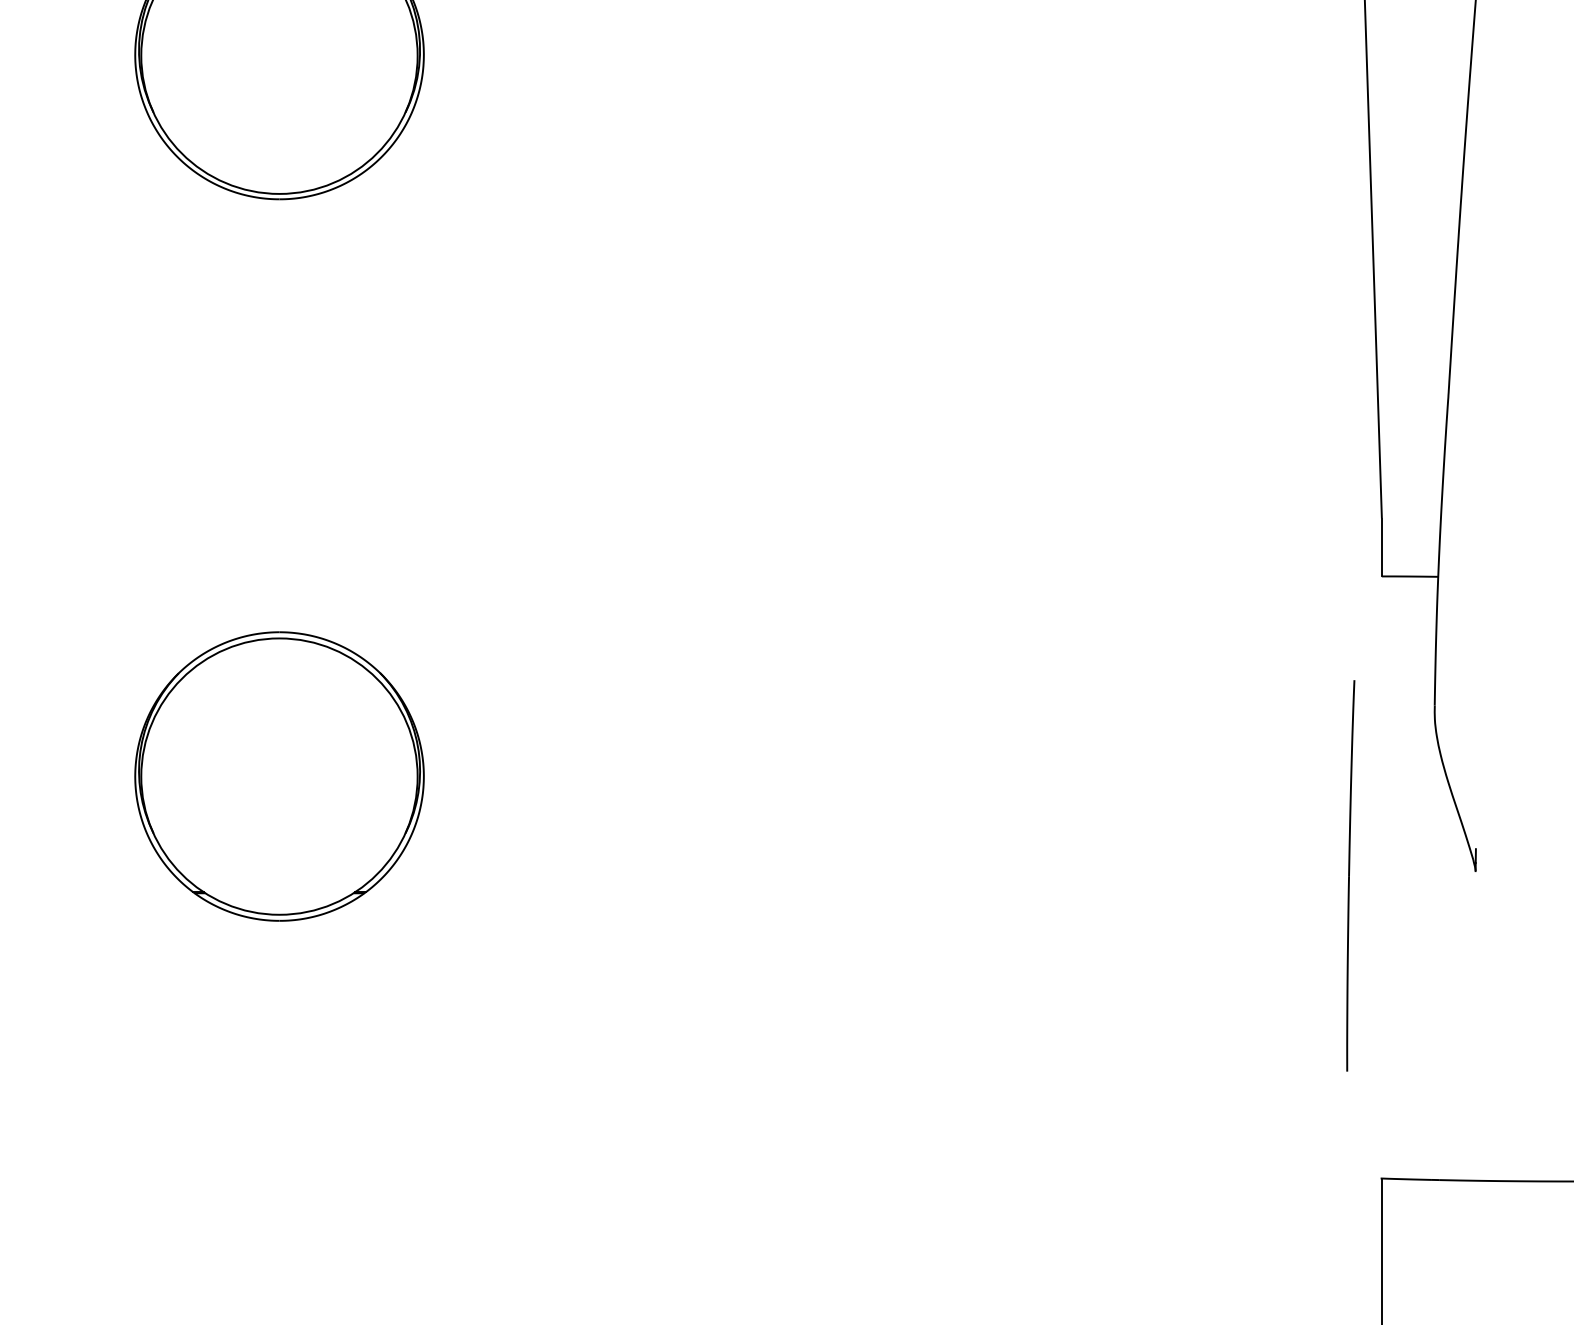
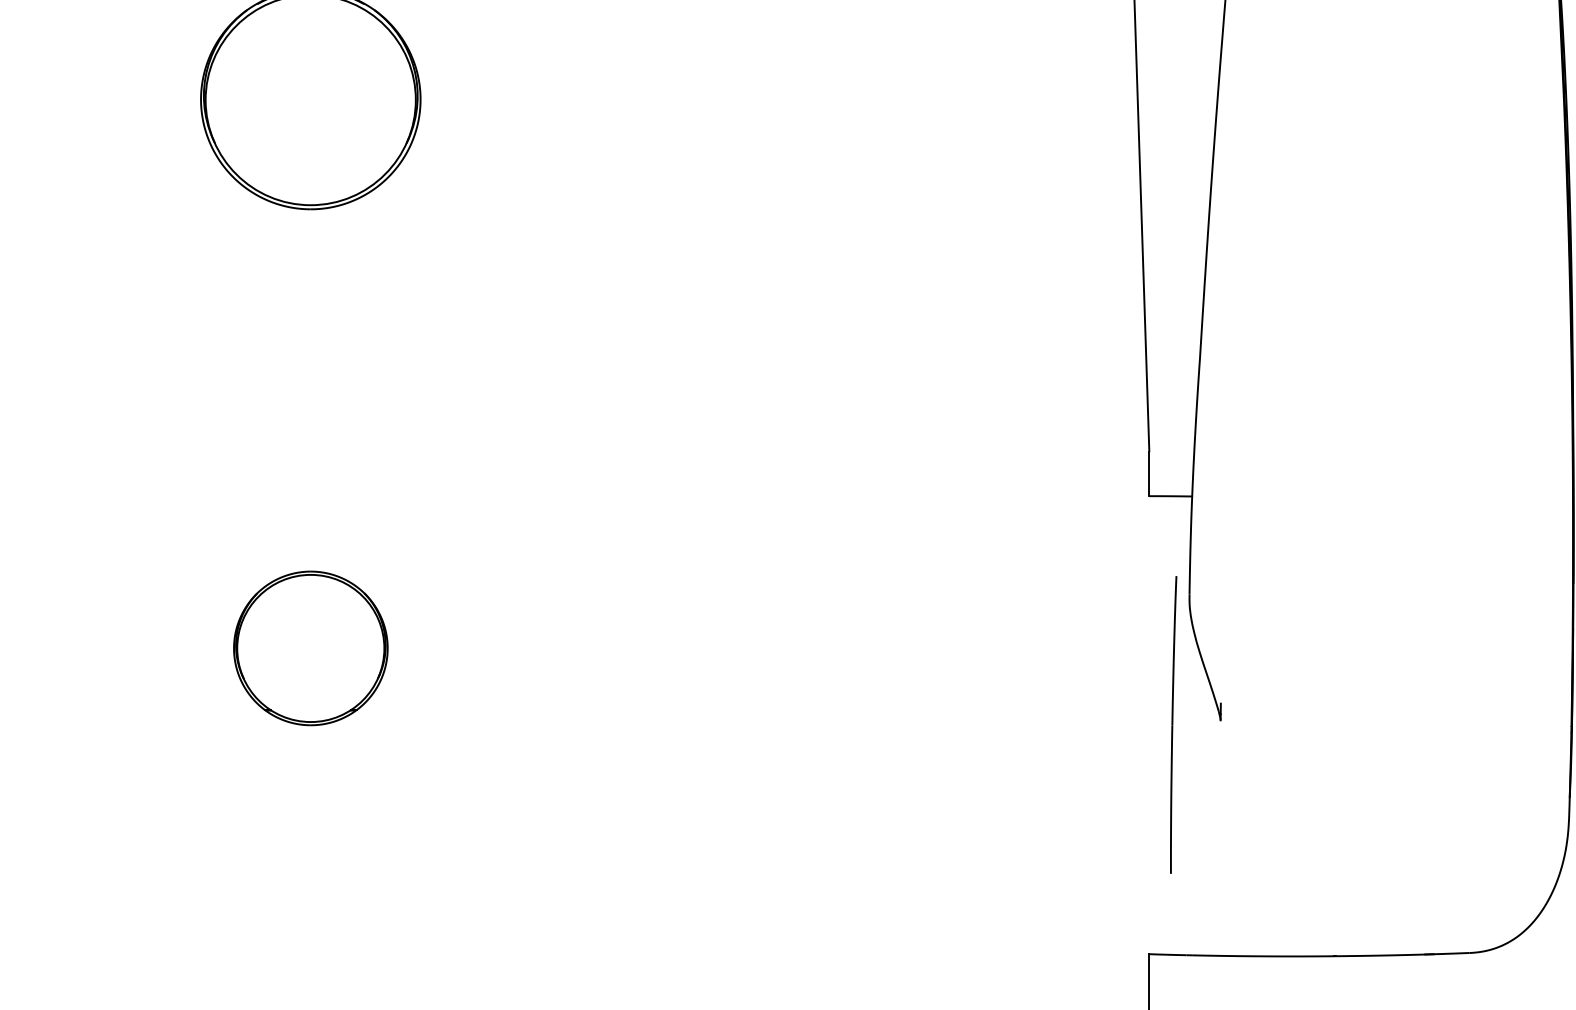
part: (279, 776) -> (310, 648), size x0.7
part: (1350, 875) -> (1173, 724), moved

